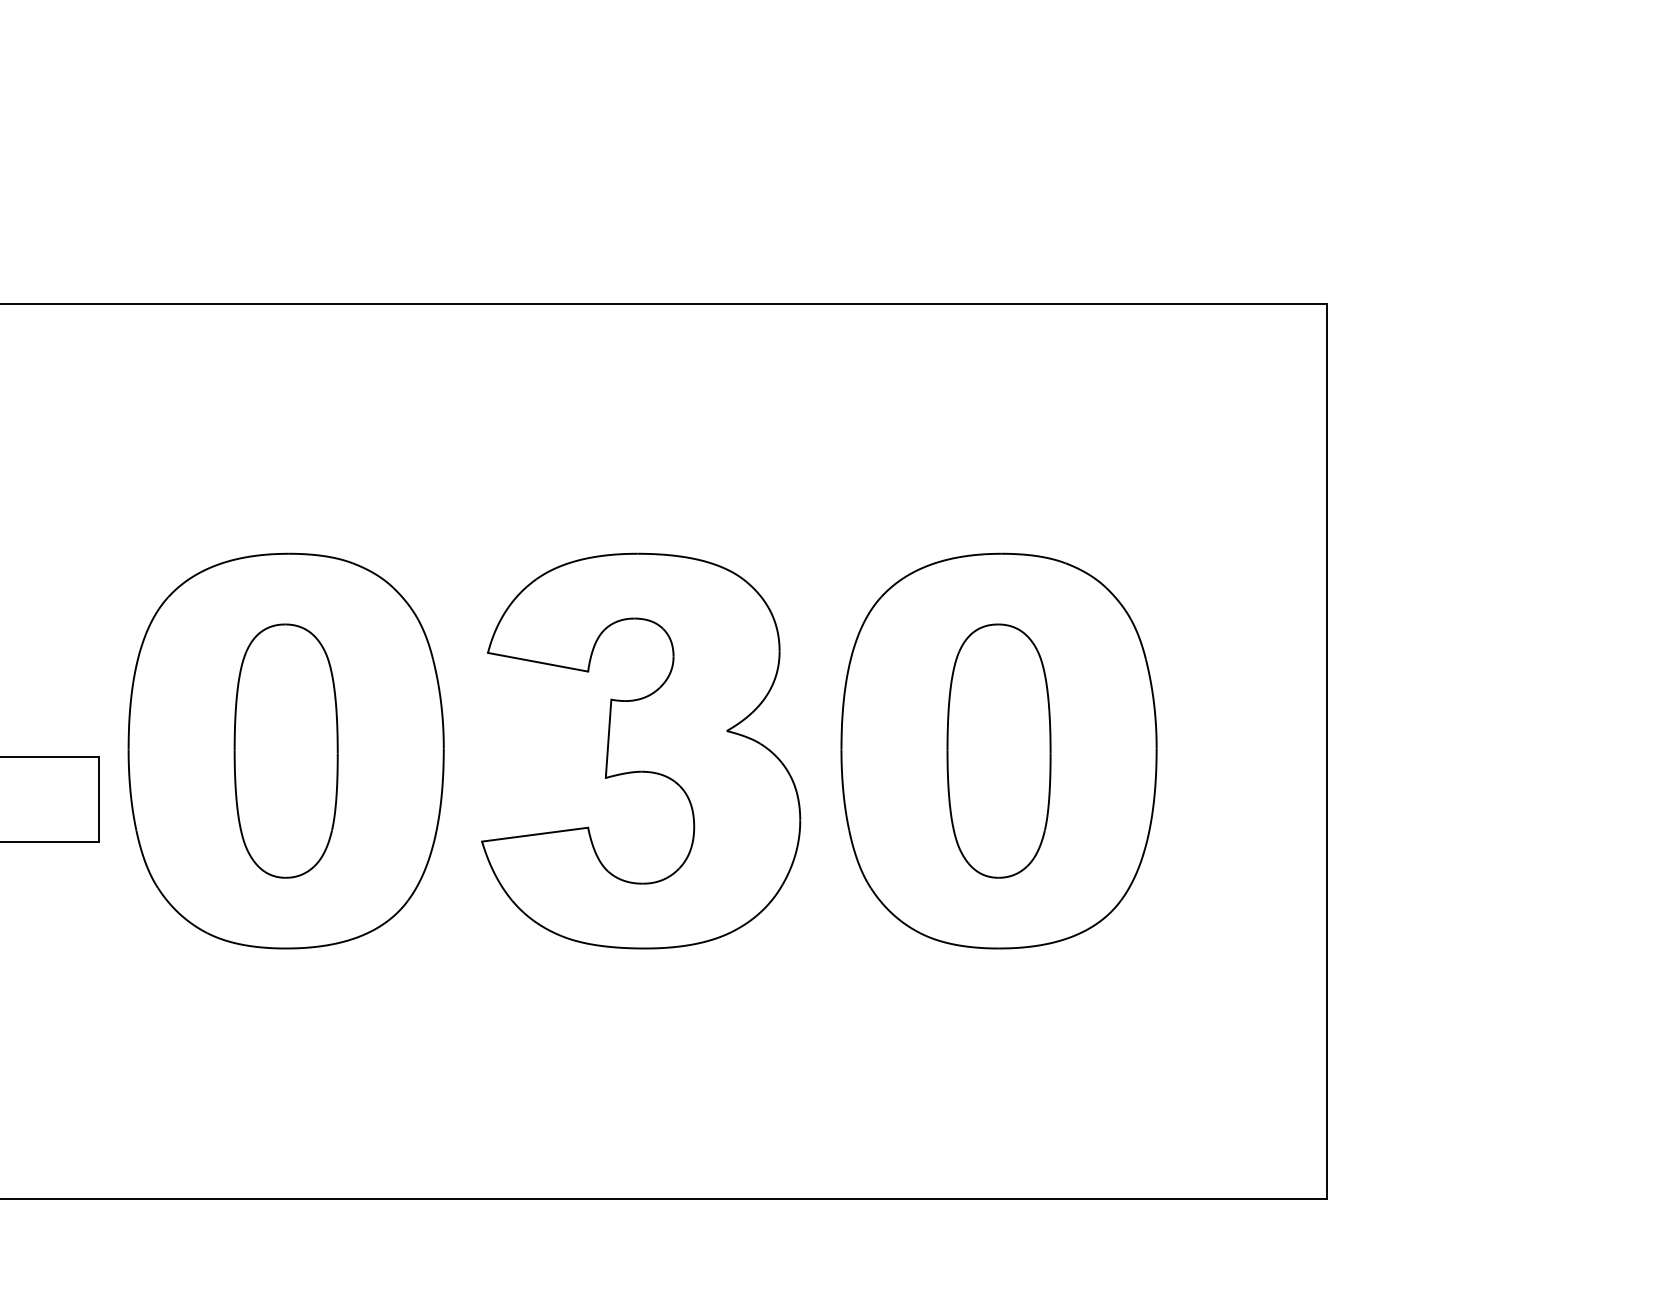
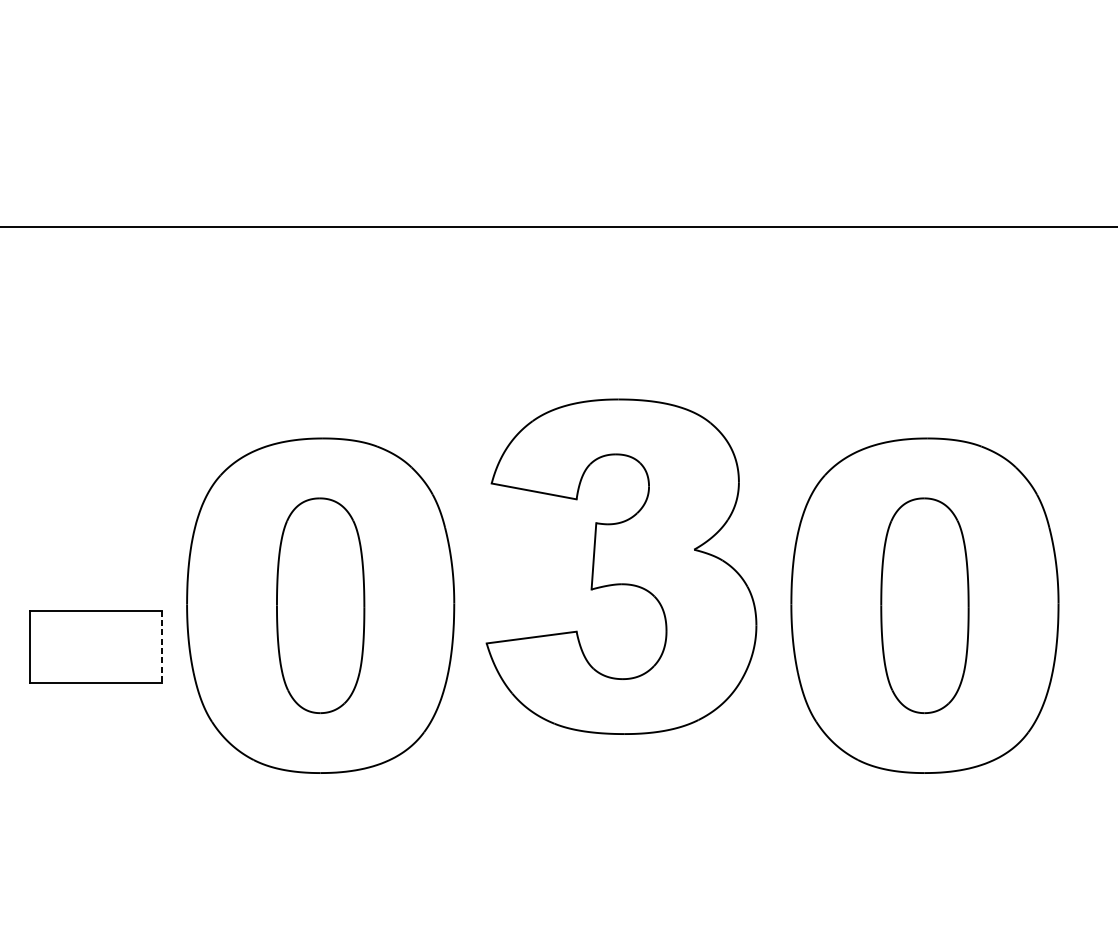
part: (641, 750) -> (621, 566), moved
line: (99, 799) -> (162, 646), solid -> dashed

